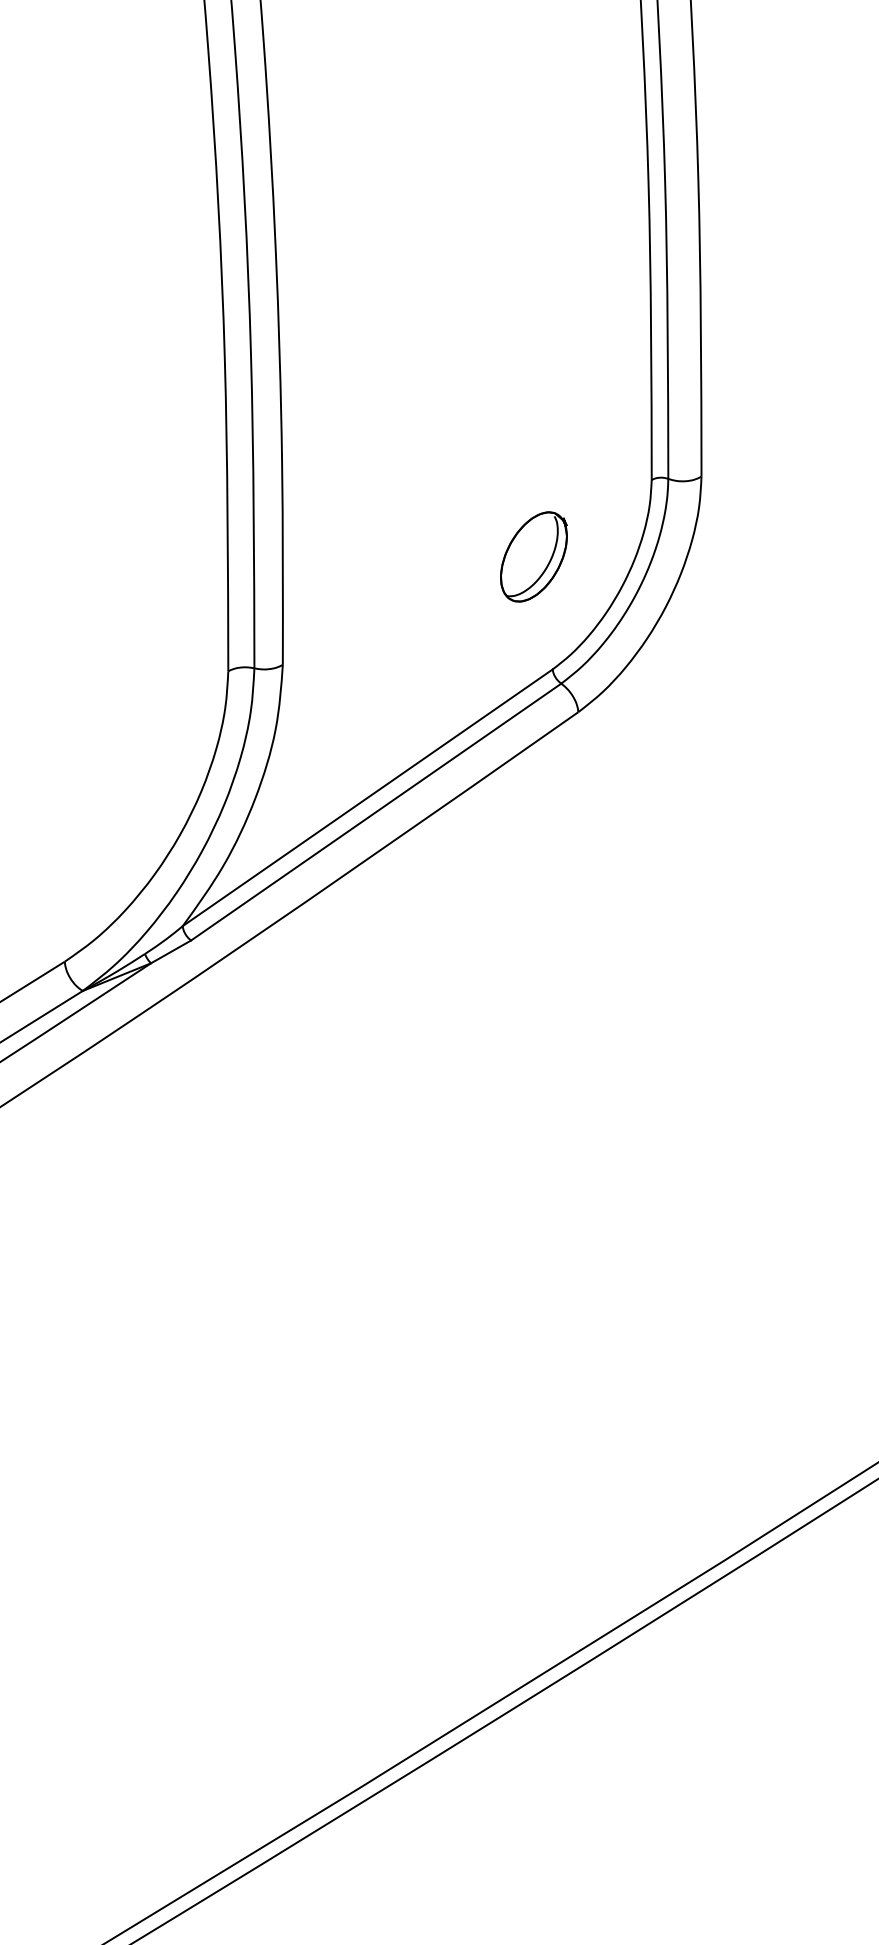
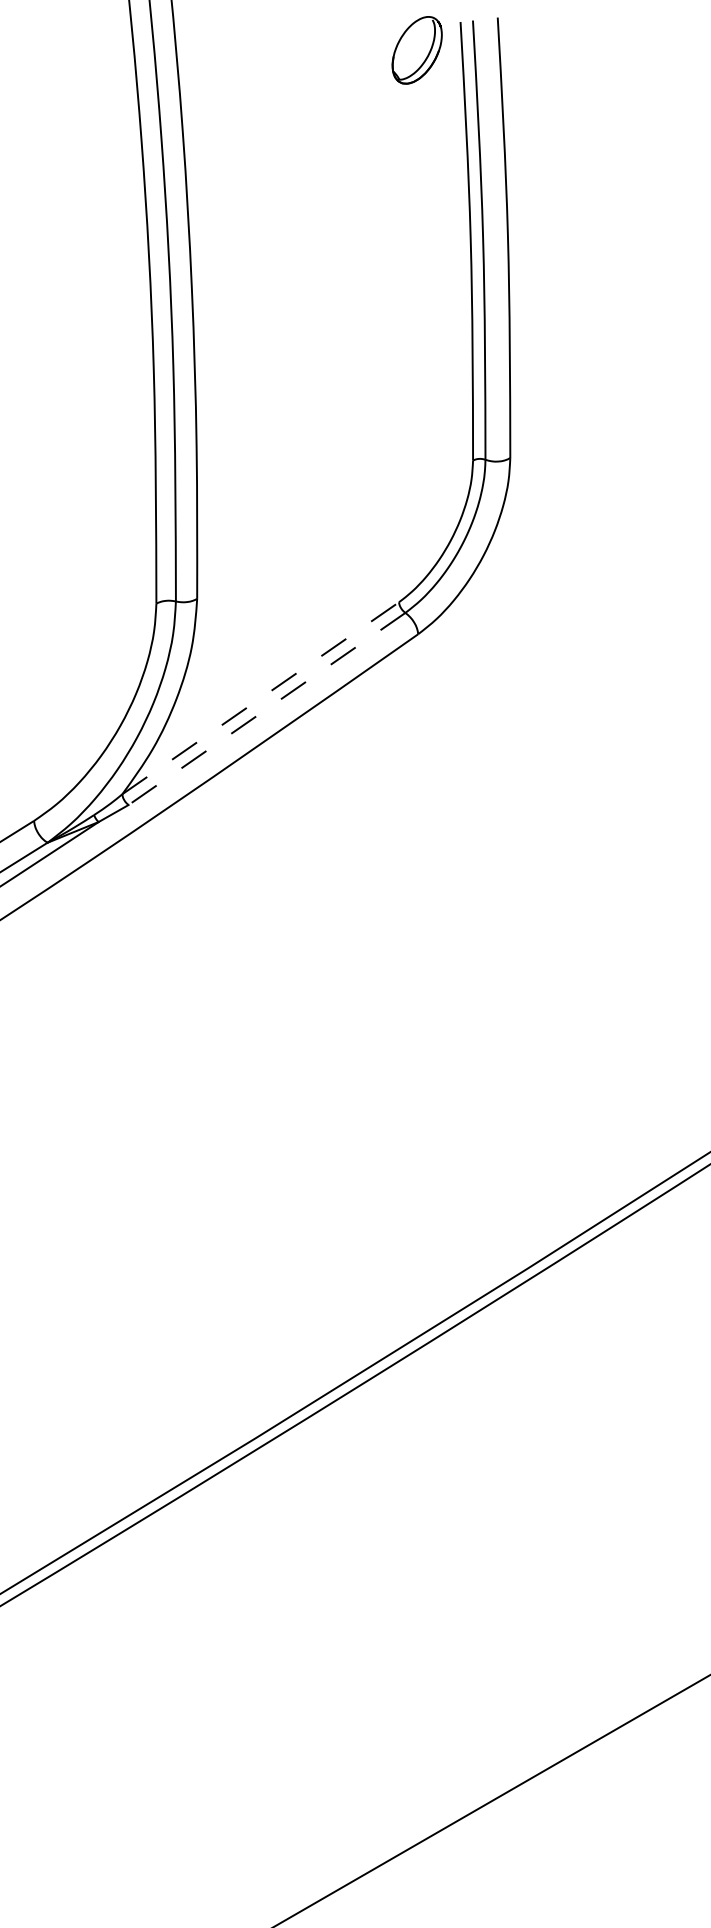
part: (533, 556) -> (384, 517), removed
line: (368, 796) -> (261, 697), solid -> dashed
line: (375, 812) -> (266, 709), solid -> dashed

